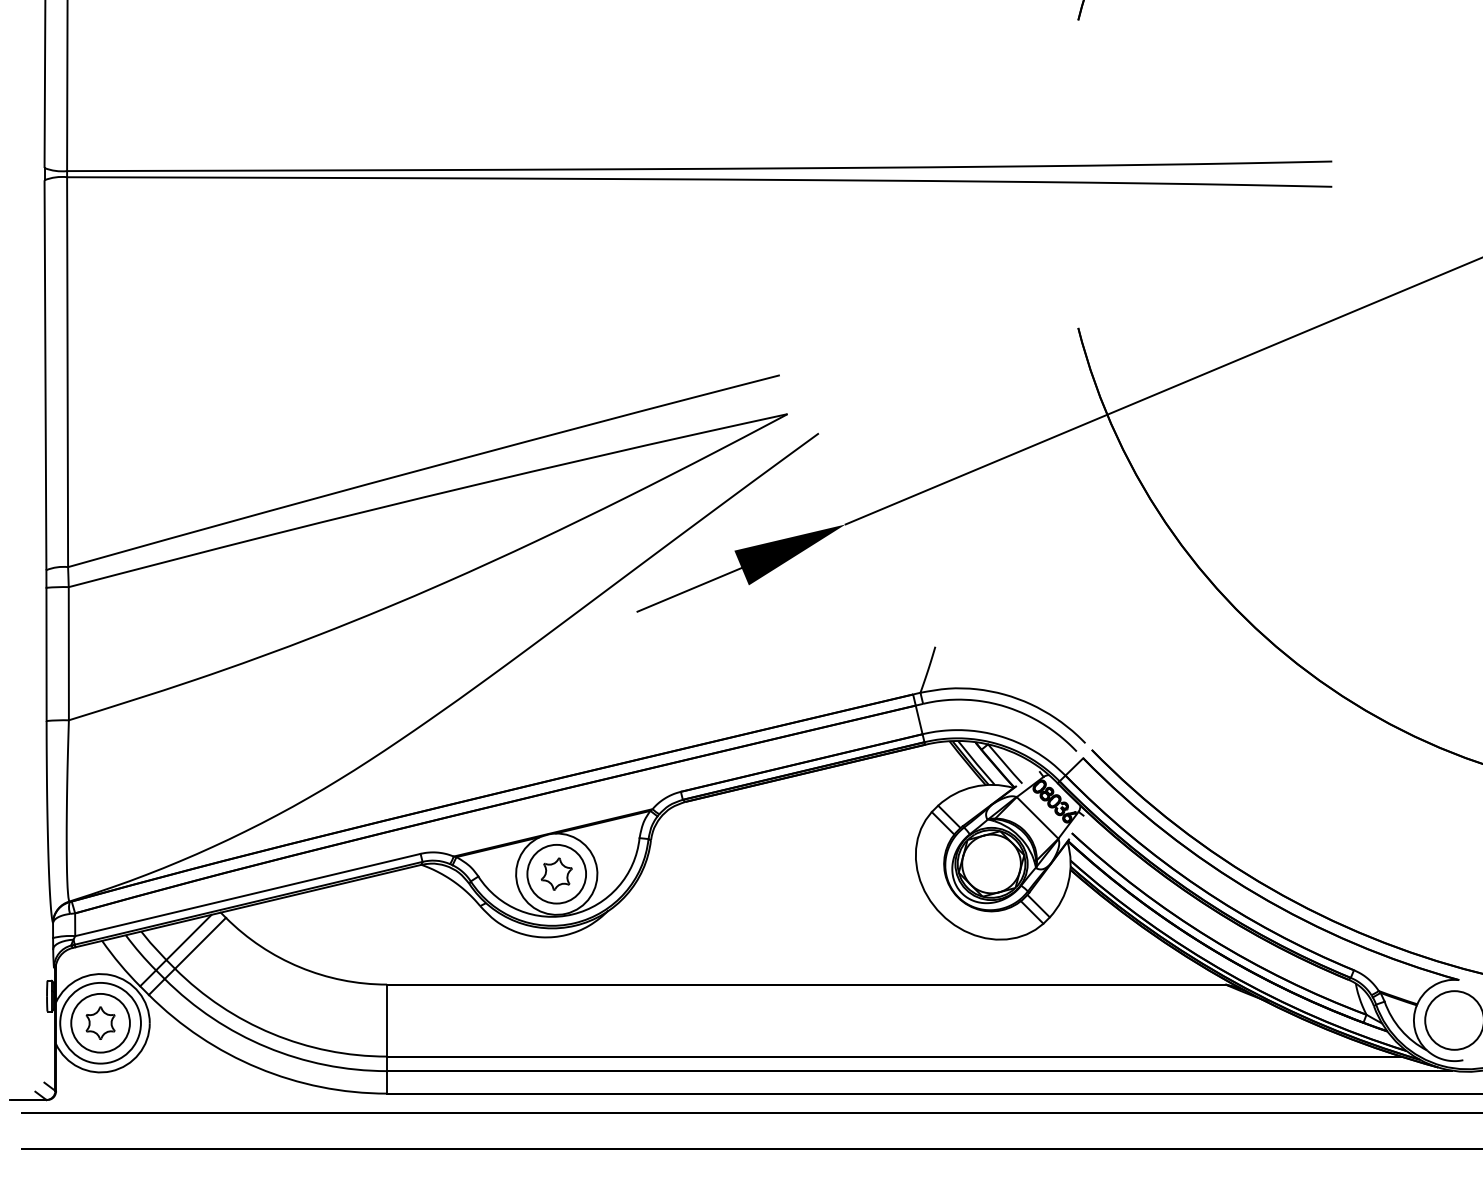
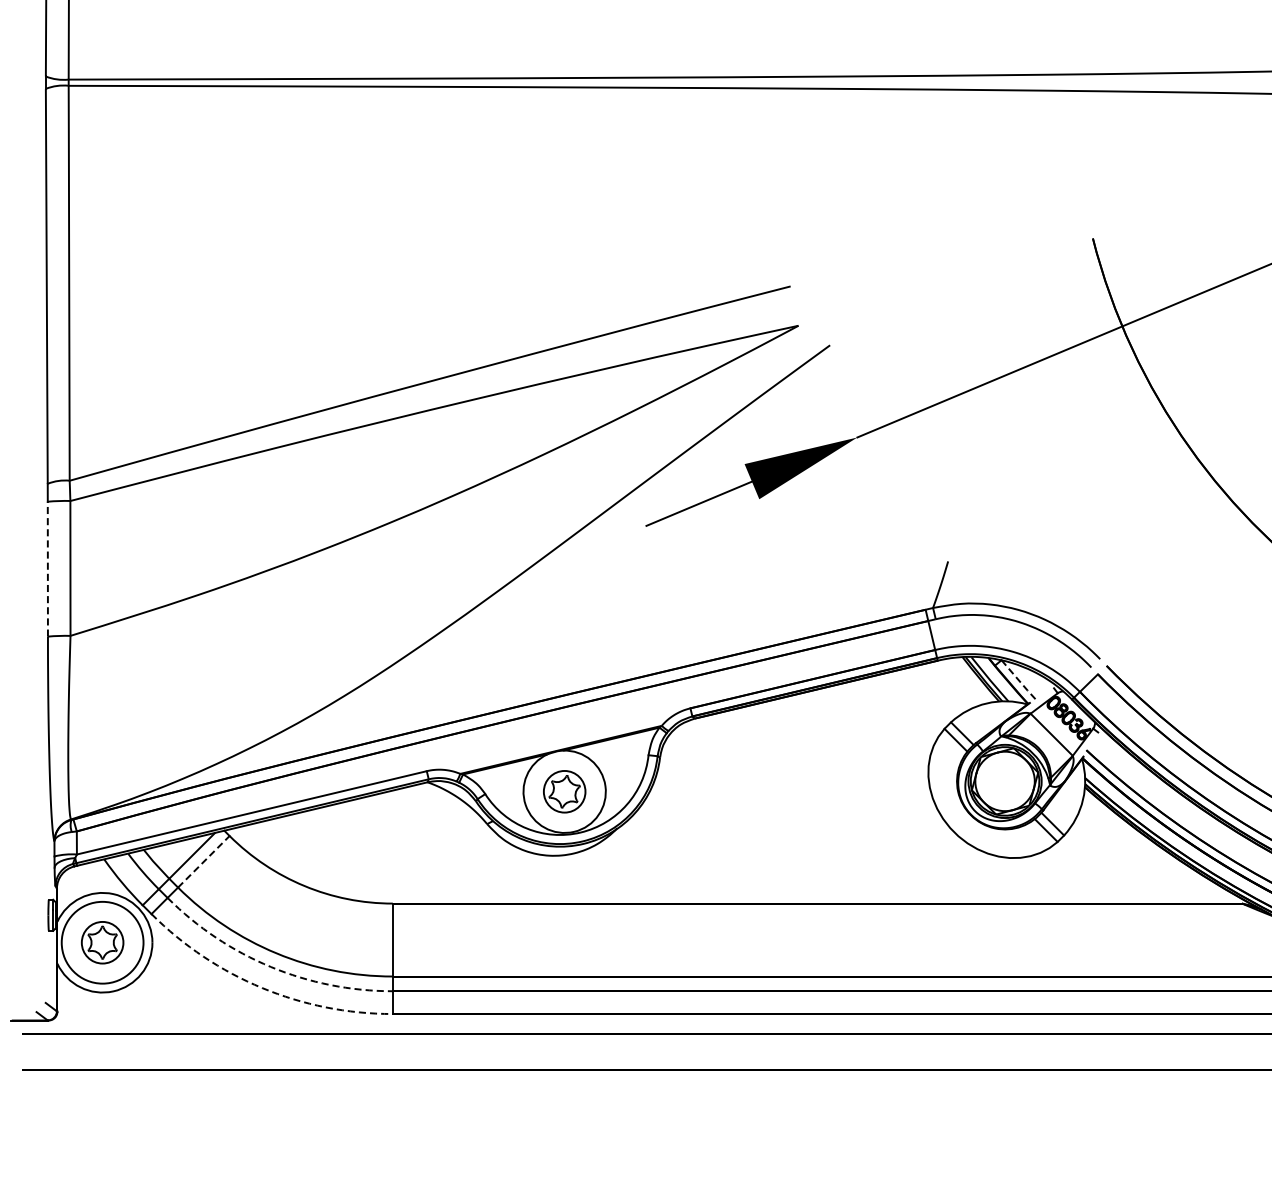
line: (46, 654) -> (47, 569), solid -> dashed
line: (1005, 764) -> (1019, 680), solid -> dashed
circle: (556, 873) -> (564, 791), size x0.7
line: (200, 943) -> (203, 861), solid -> dashed
circle: (100, 1022) -> (102, 941), size x0.7
arc: (266, 1047) -> (270, 967), solid -> dashed
arc: (258, 1067) -> (262, 987), solid -> dashed

